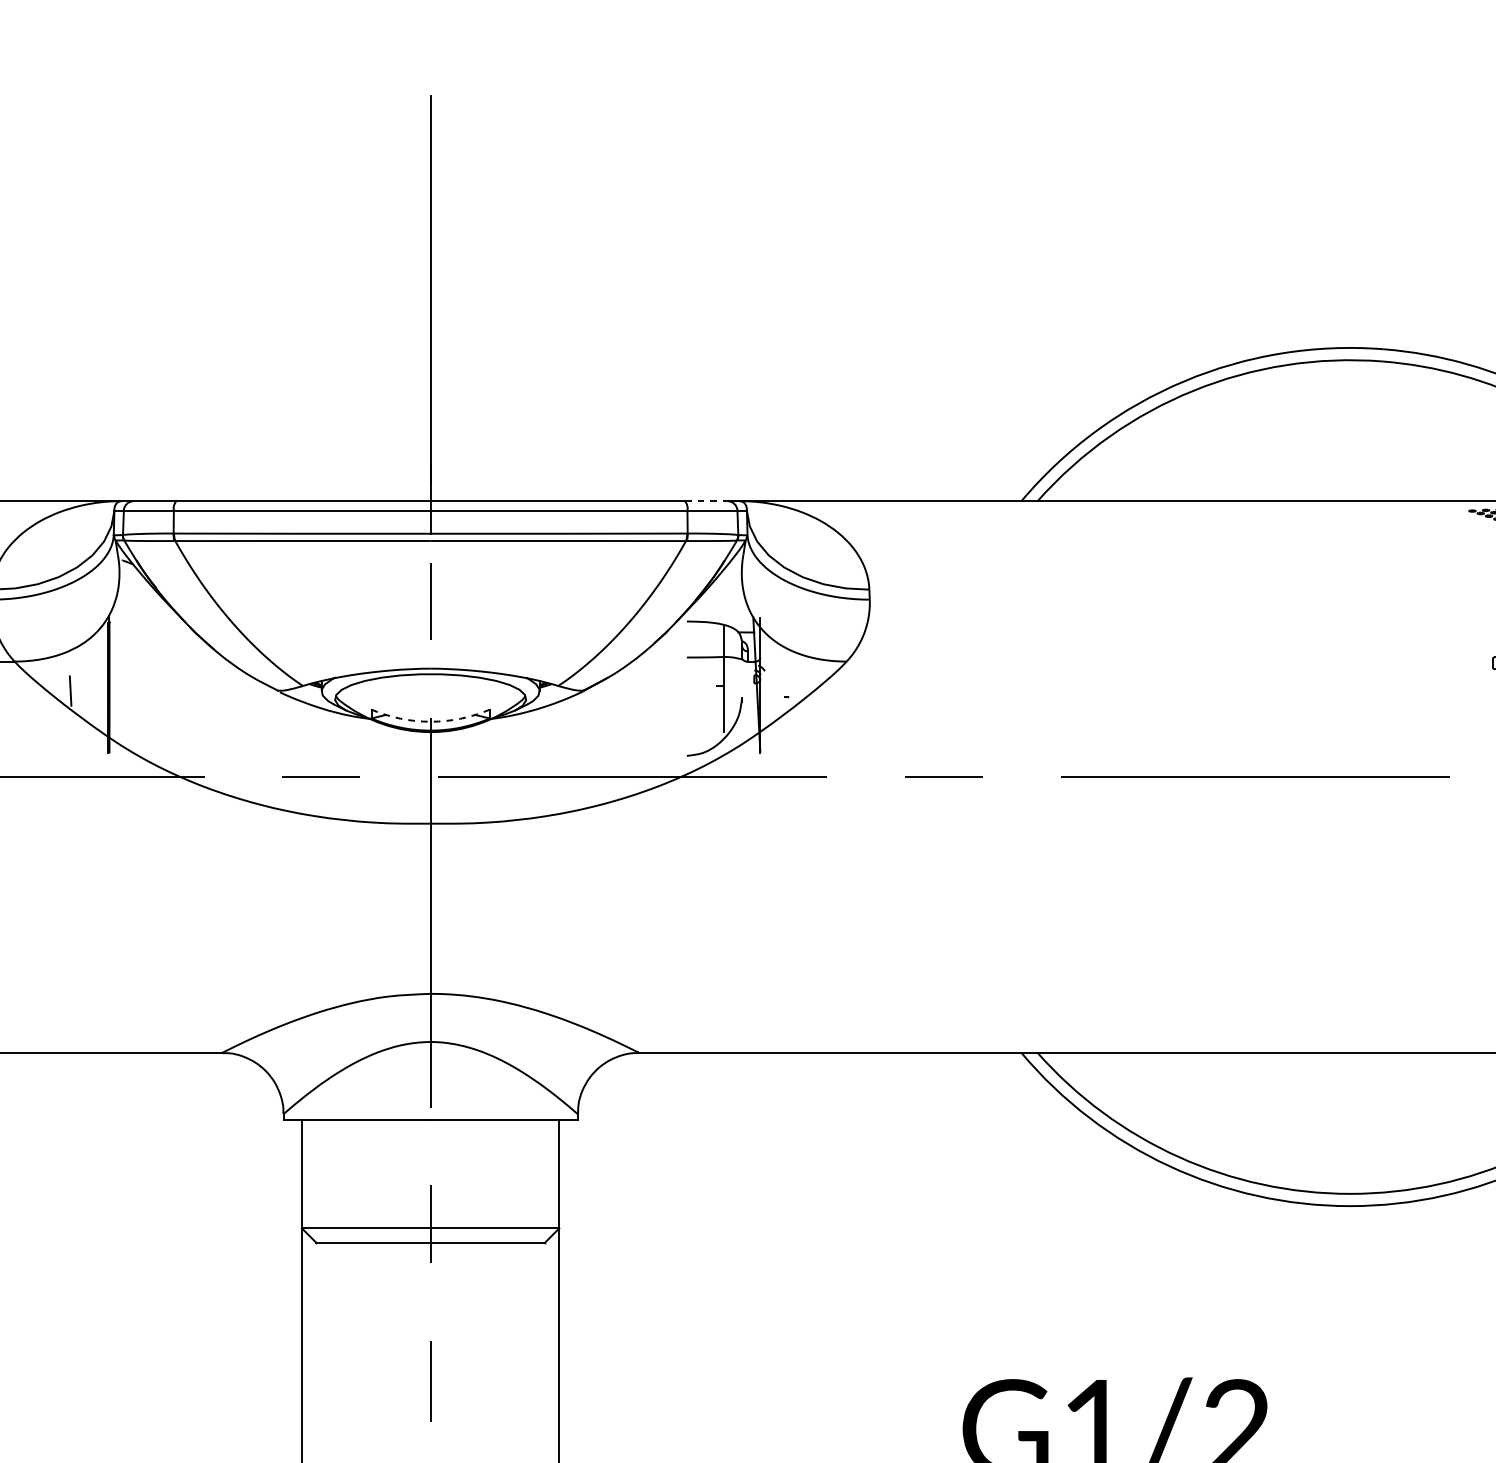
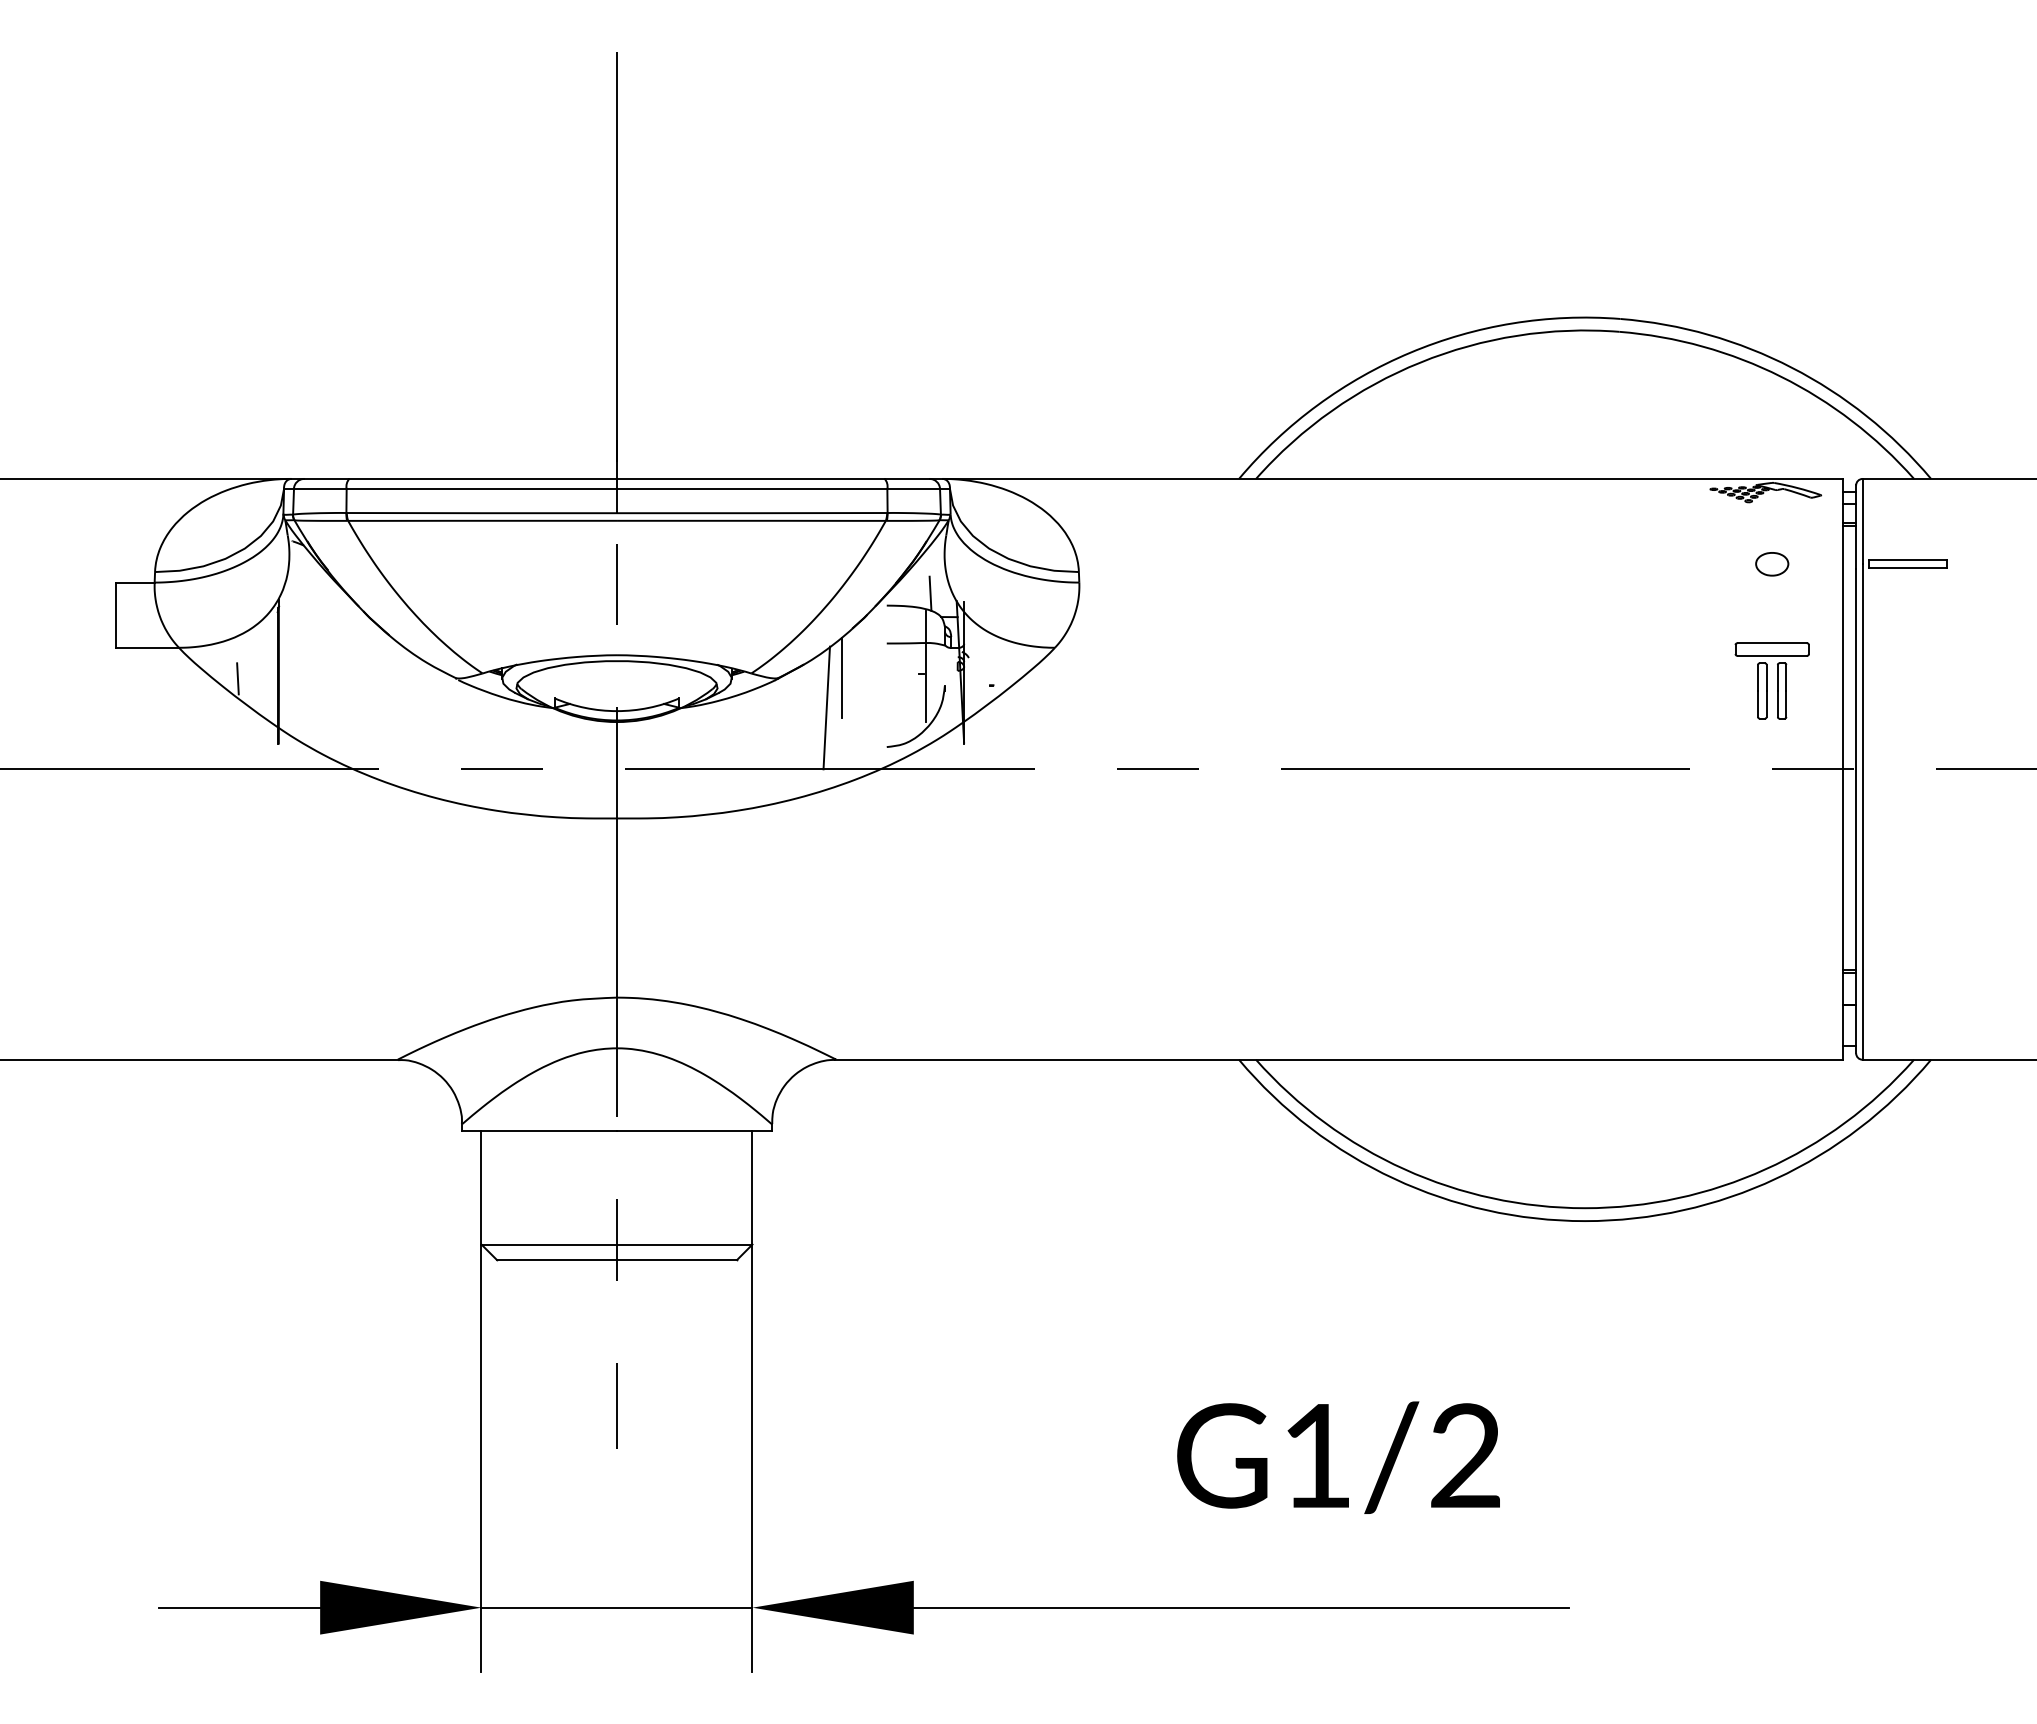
line: (706, 500) -> (907, 478), dashed -> solid
line: (728, 610) -> (930, 593), added
line: (643, 689) -> (841, 677), added
line: (629, 718) -> (826, 707), added
arc: (431, 722) -> (617, 711), dashed -> solid

